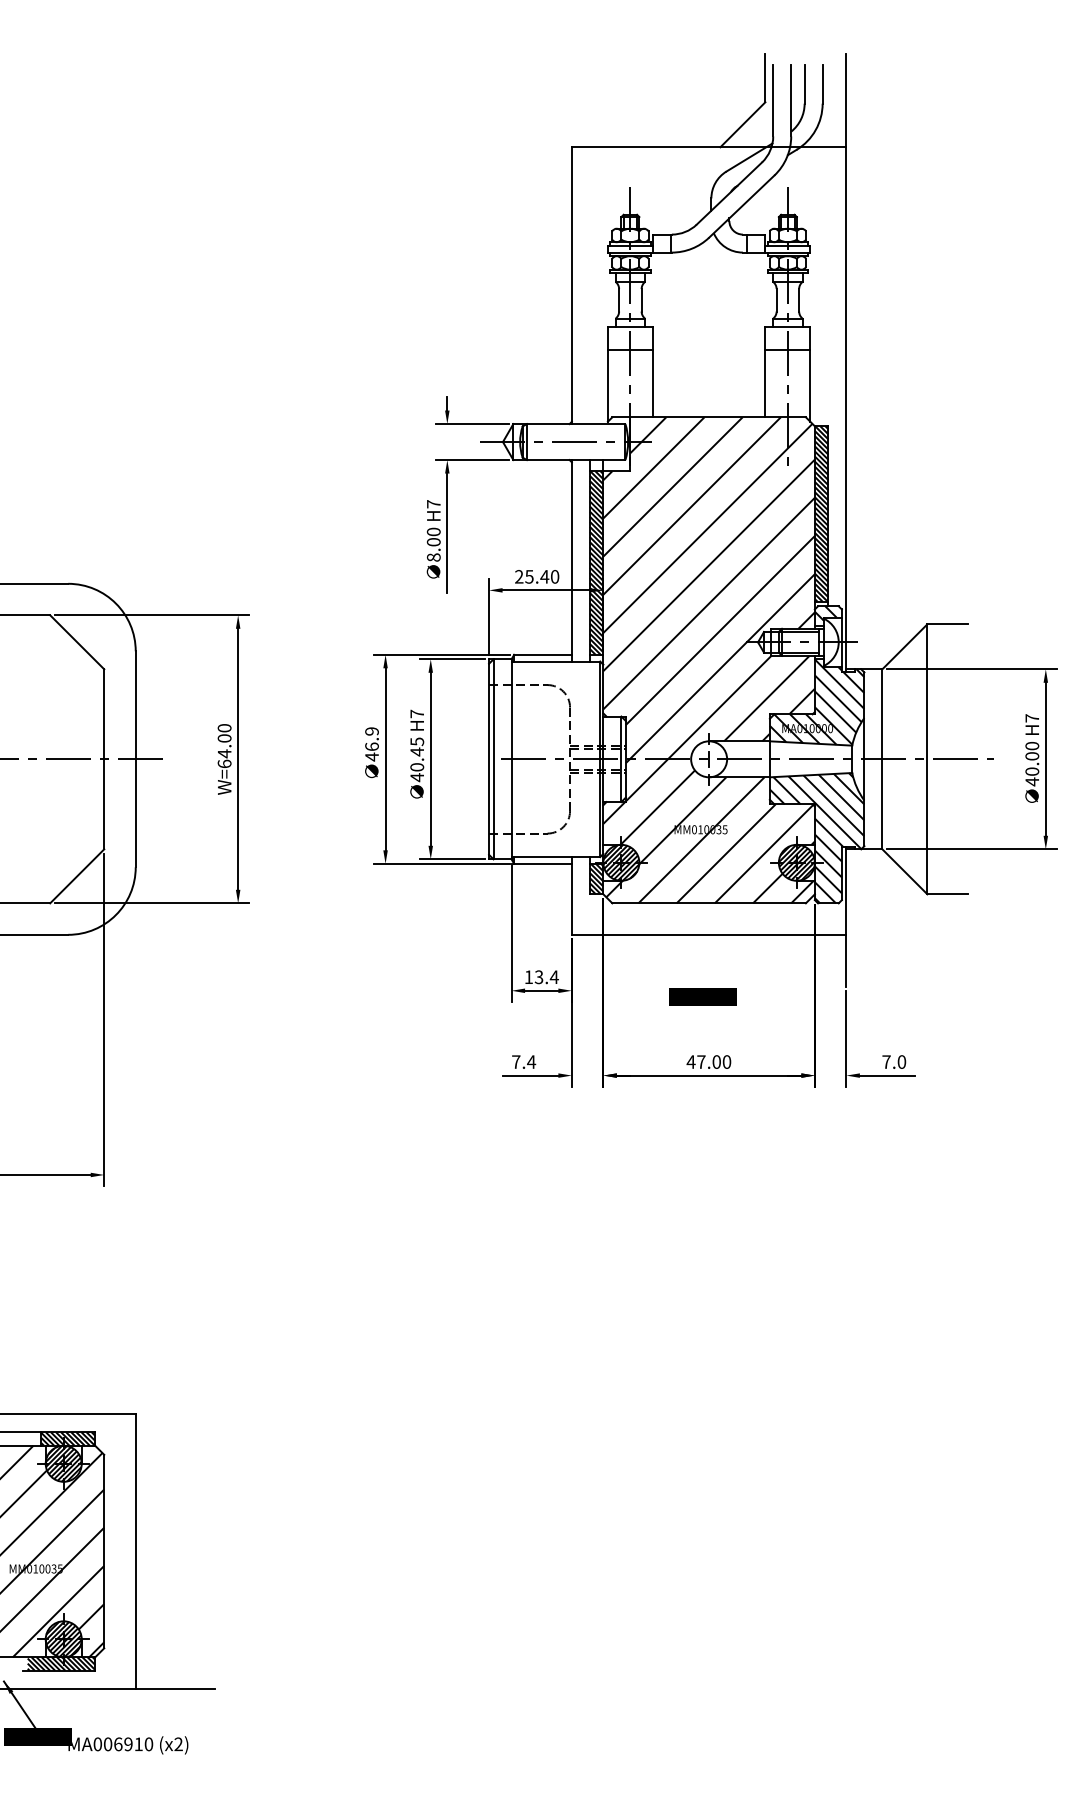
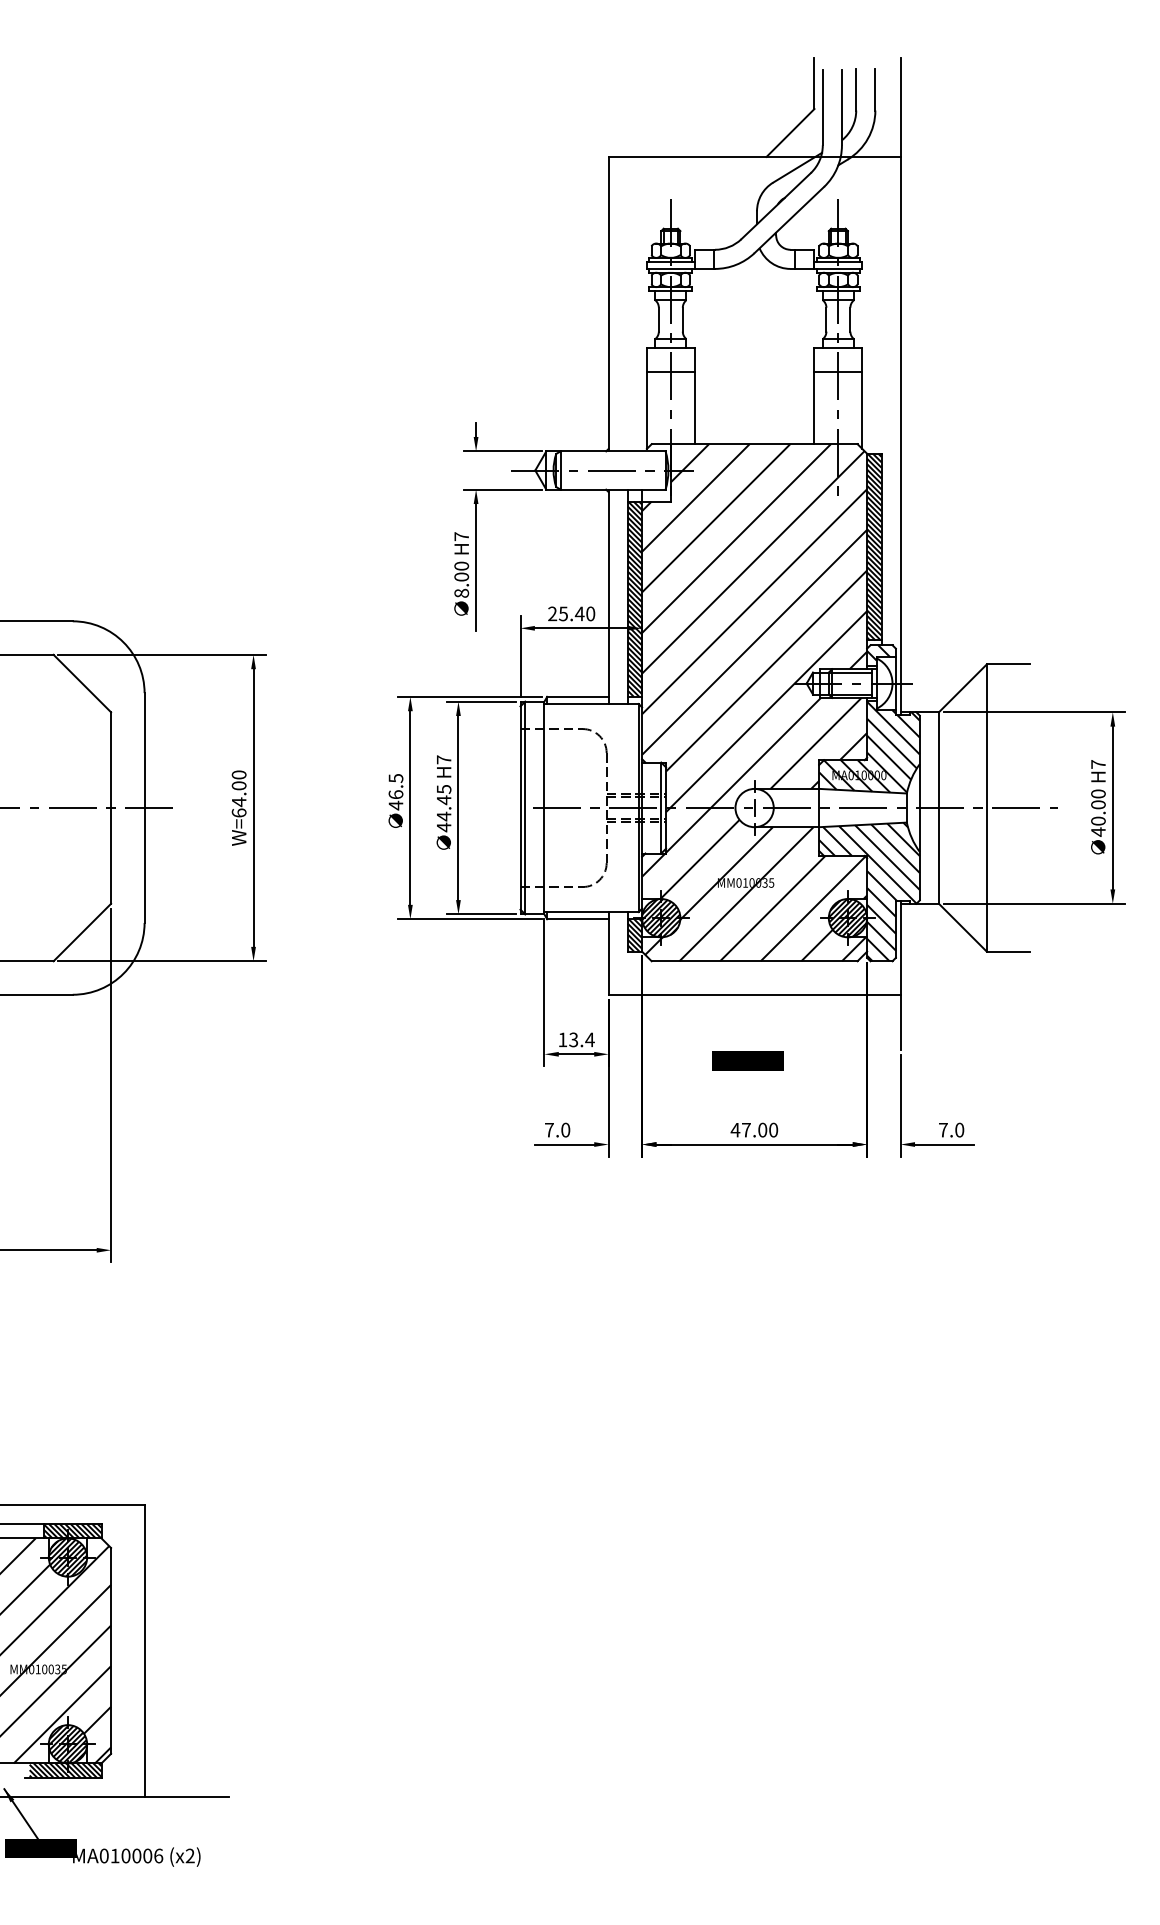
text: (371, 731) -> (395, 778), 46.9 -> 46.5
text: (417, 766) -> (444, 815), 40.45 -> 44.45
text: (531, 1061) -> (565, 1129), 7.4 -> 7.0
text: (128, 1744) -> (136, 1856), MA006910 -> MA010006

